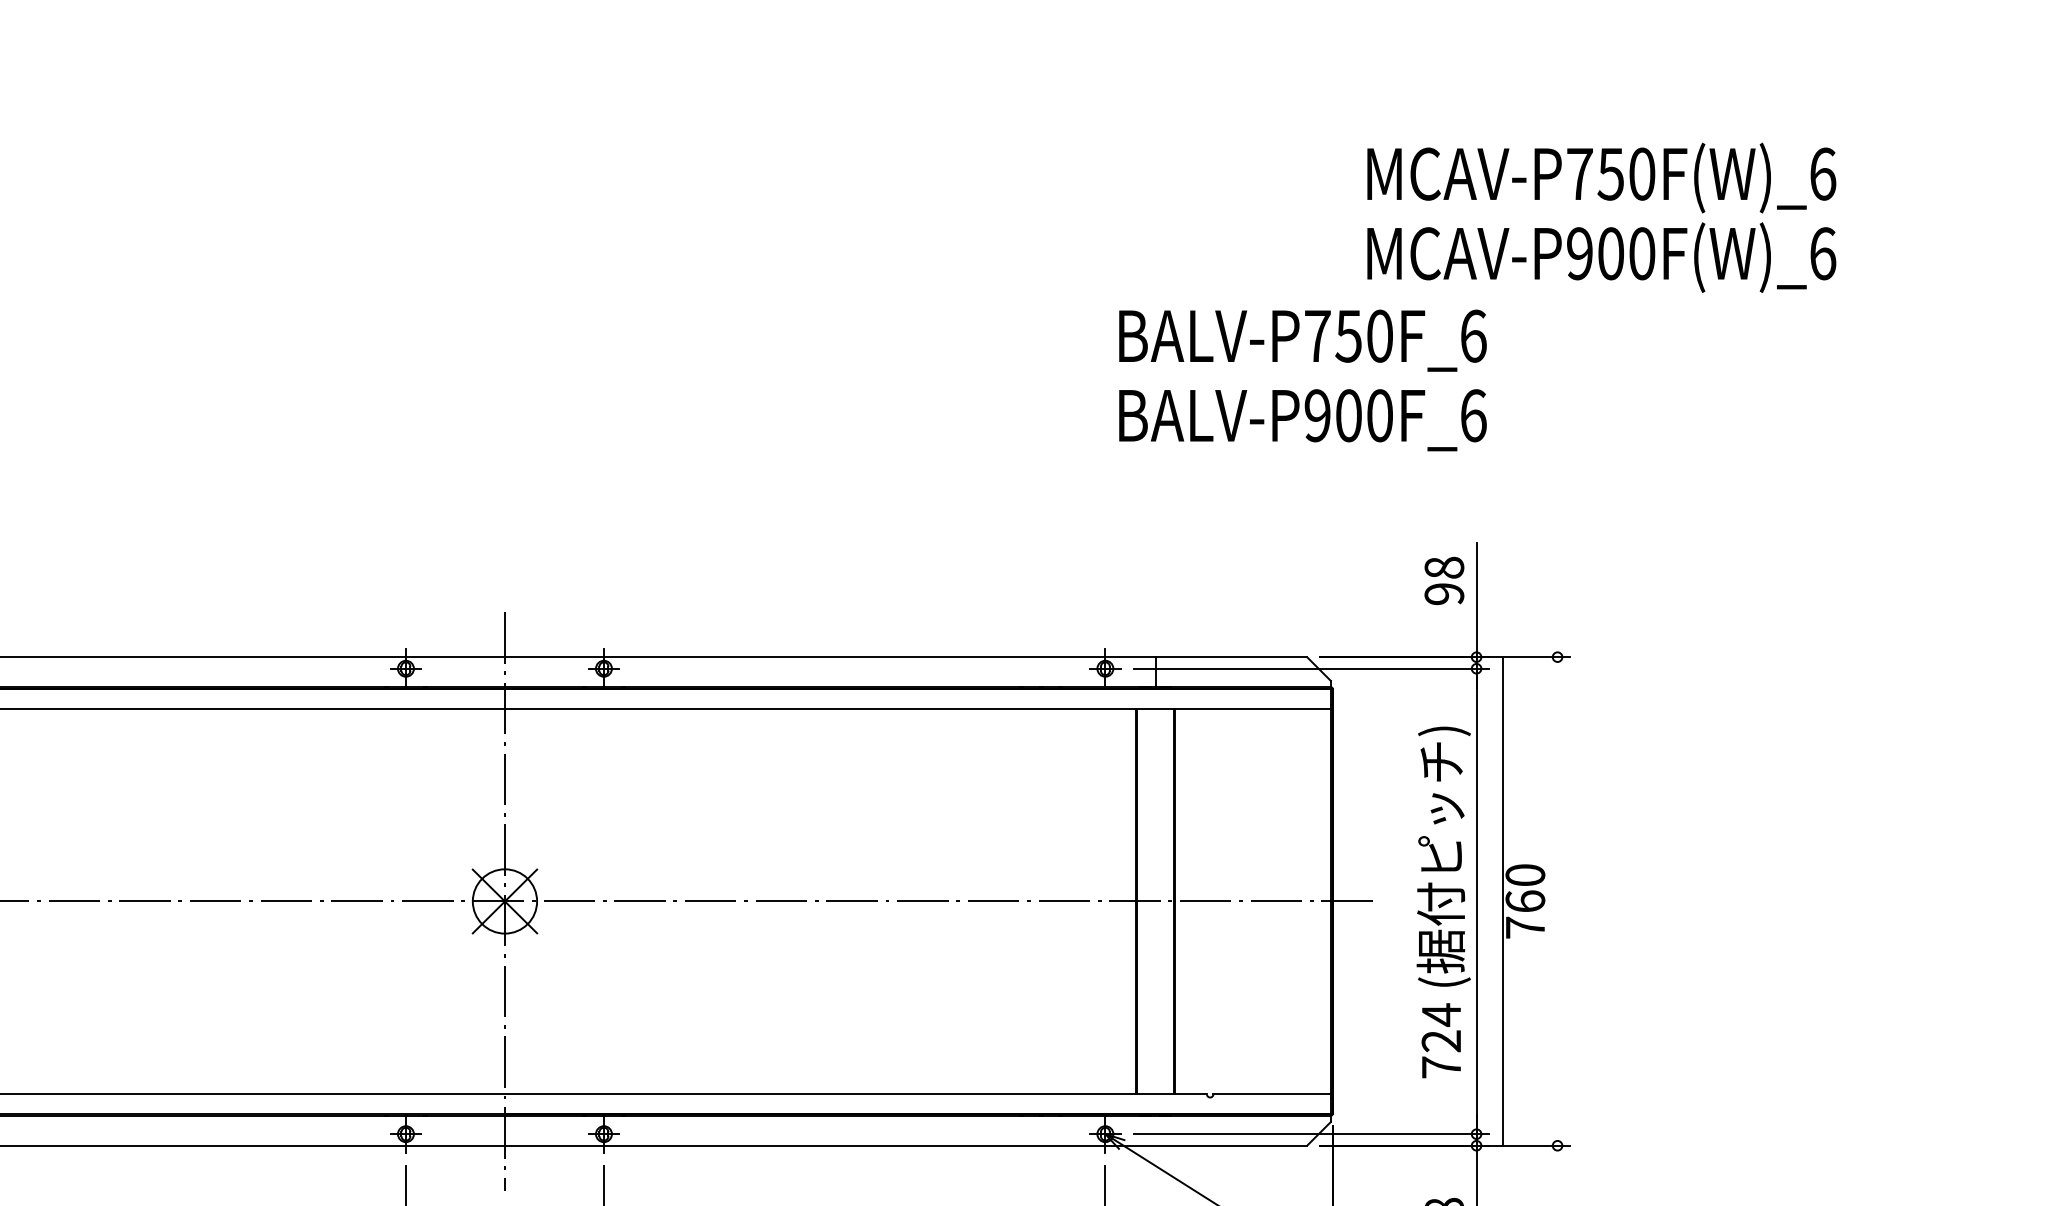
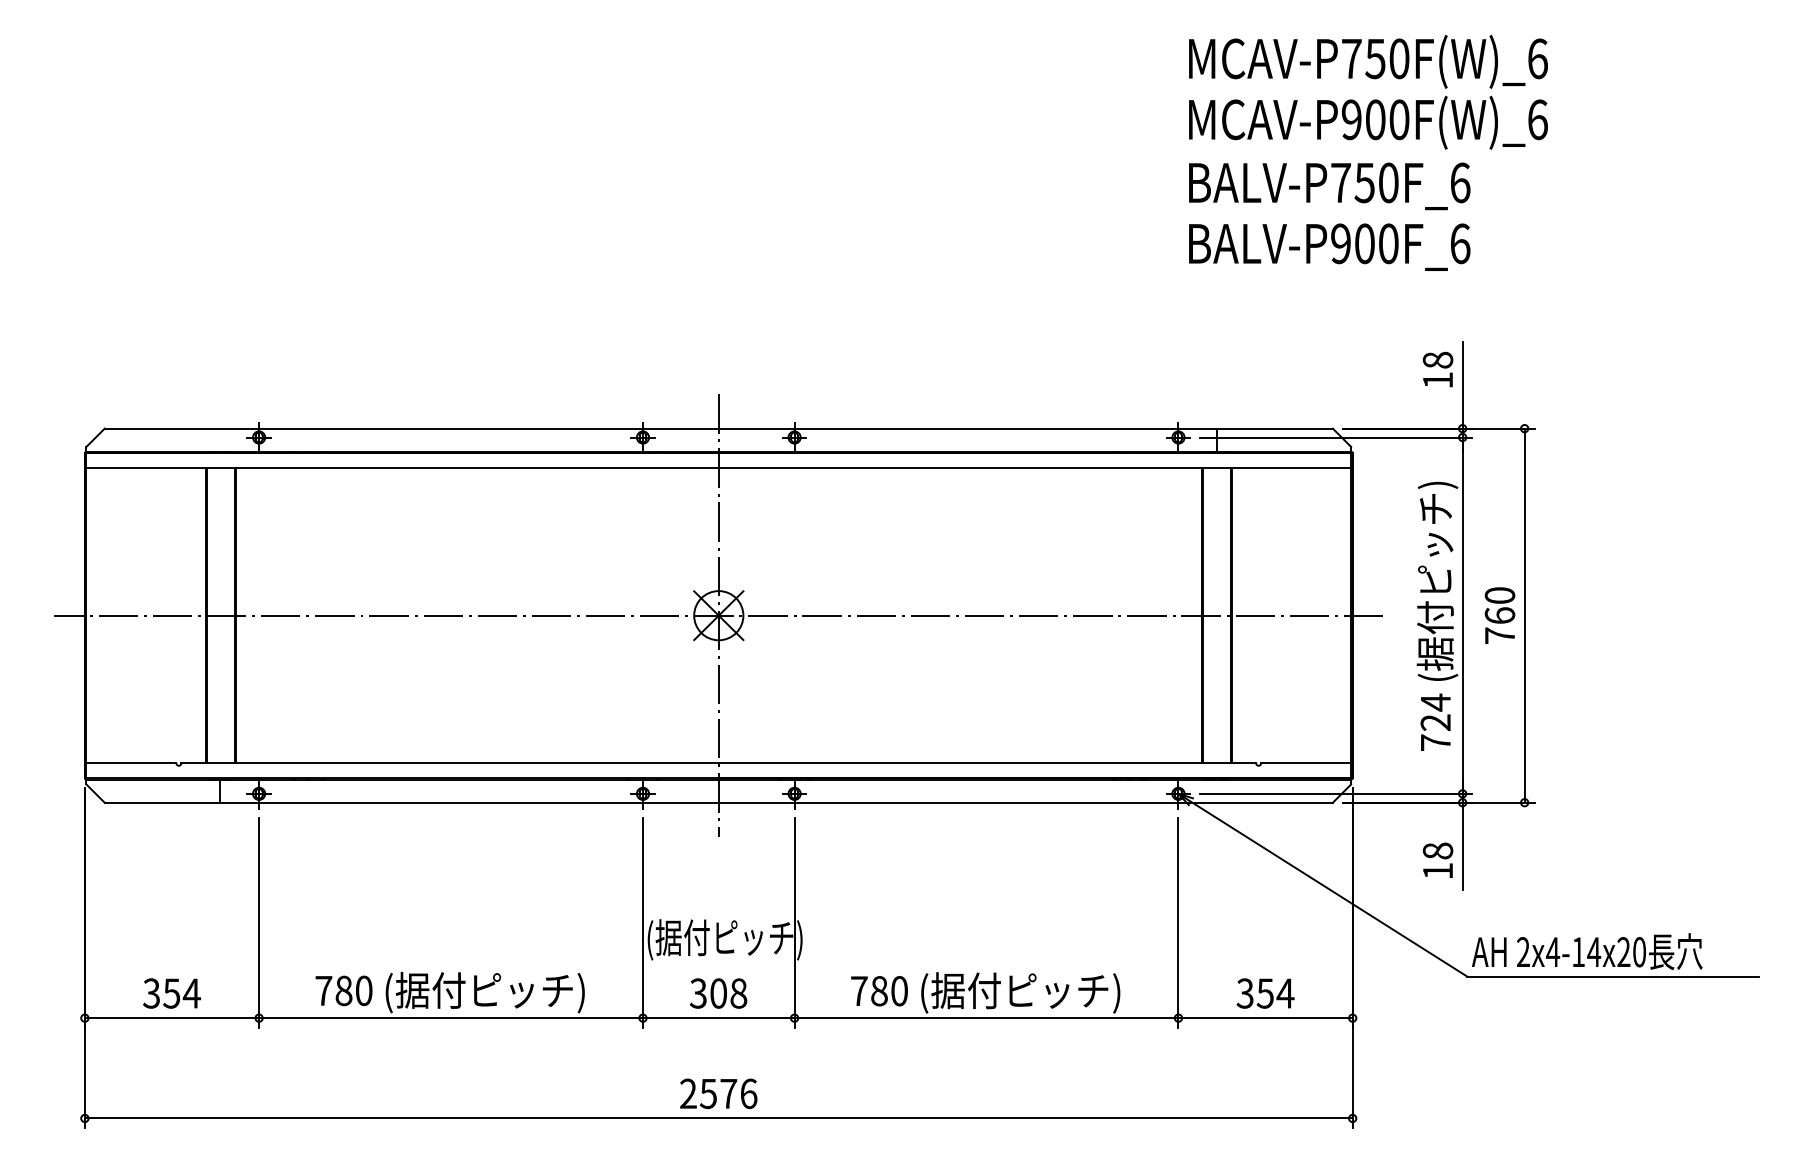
text: (1601, 216) -> (1368, 91), moved
text: (1443, 594) -> (1437, 380), 98 -> 18
line: (1502, 901) -> (1524, 615), moved

